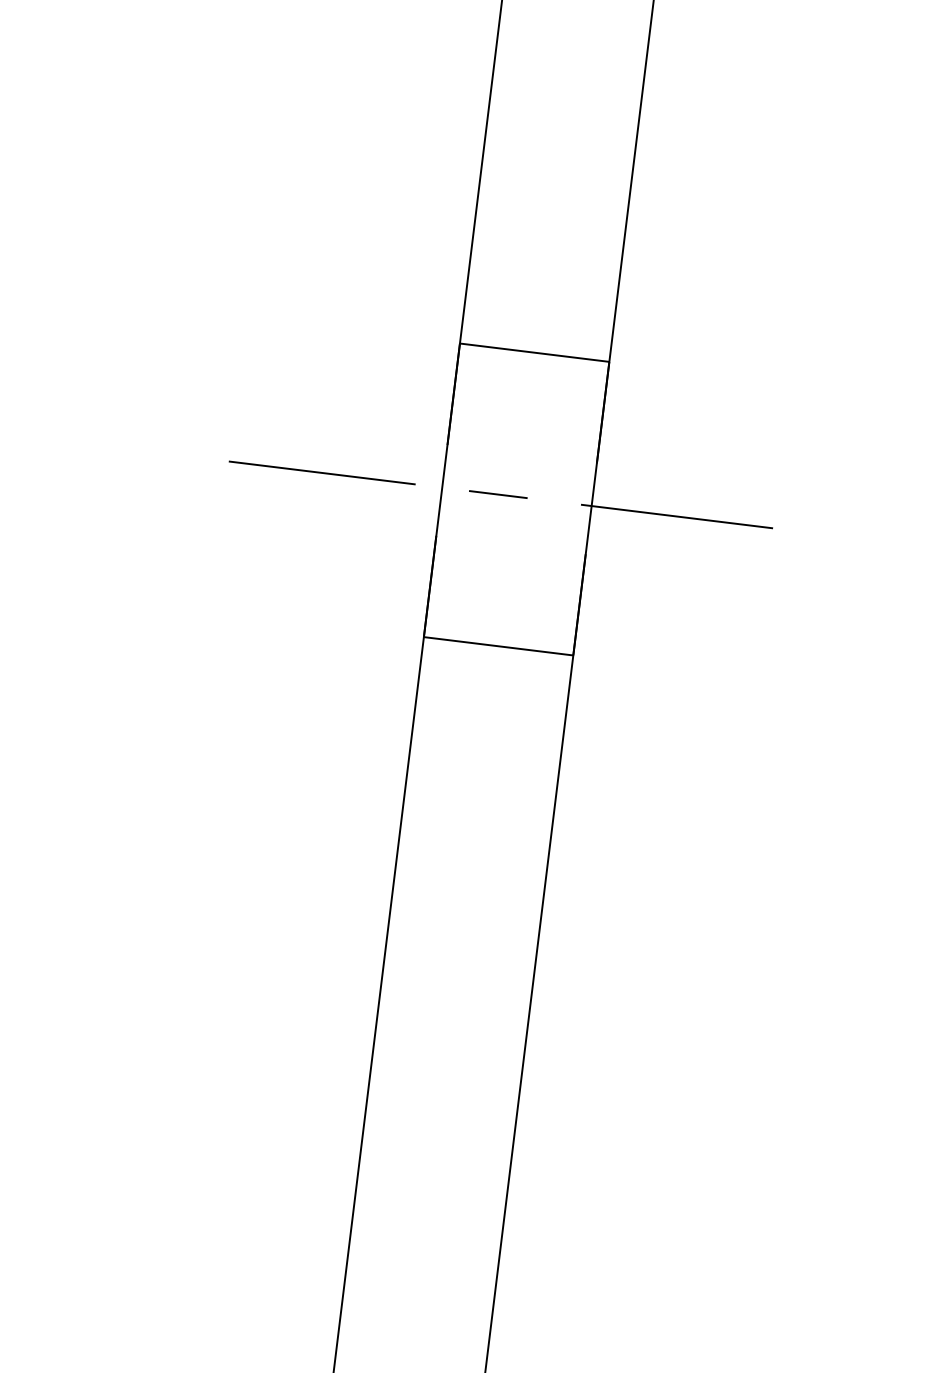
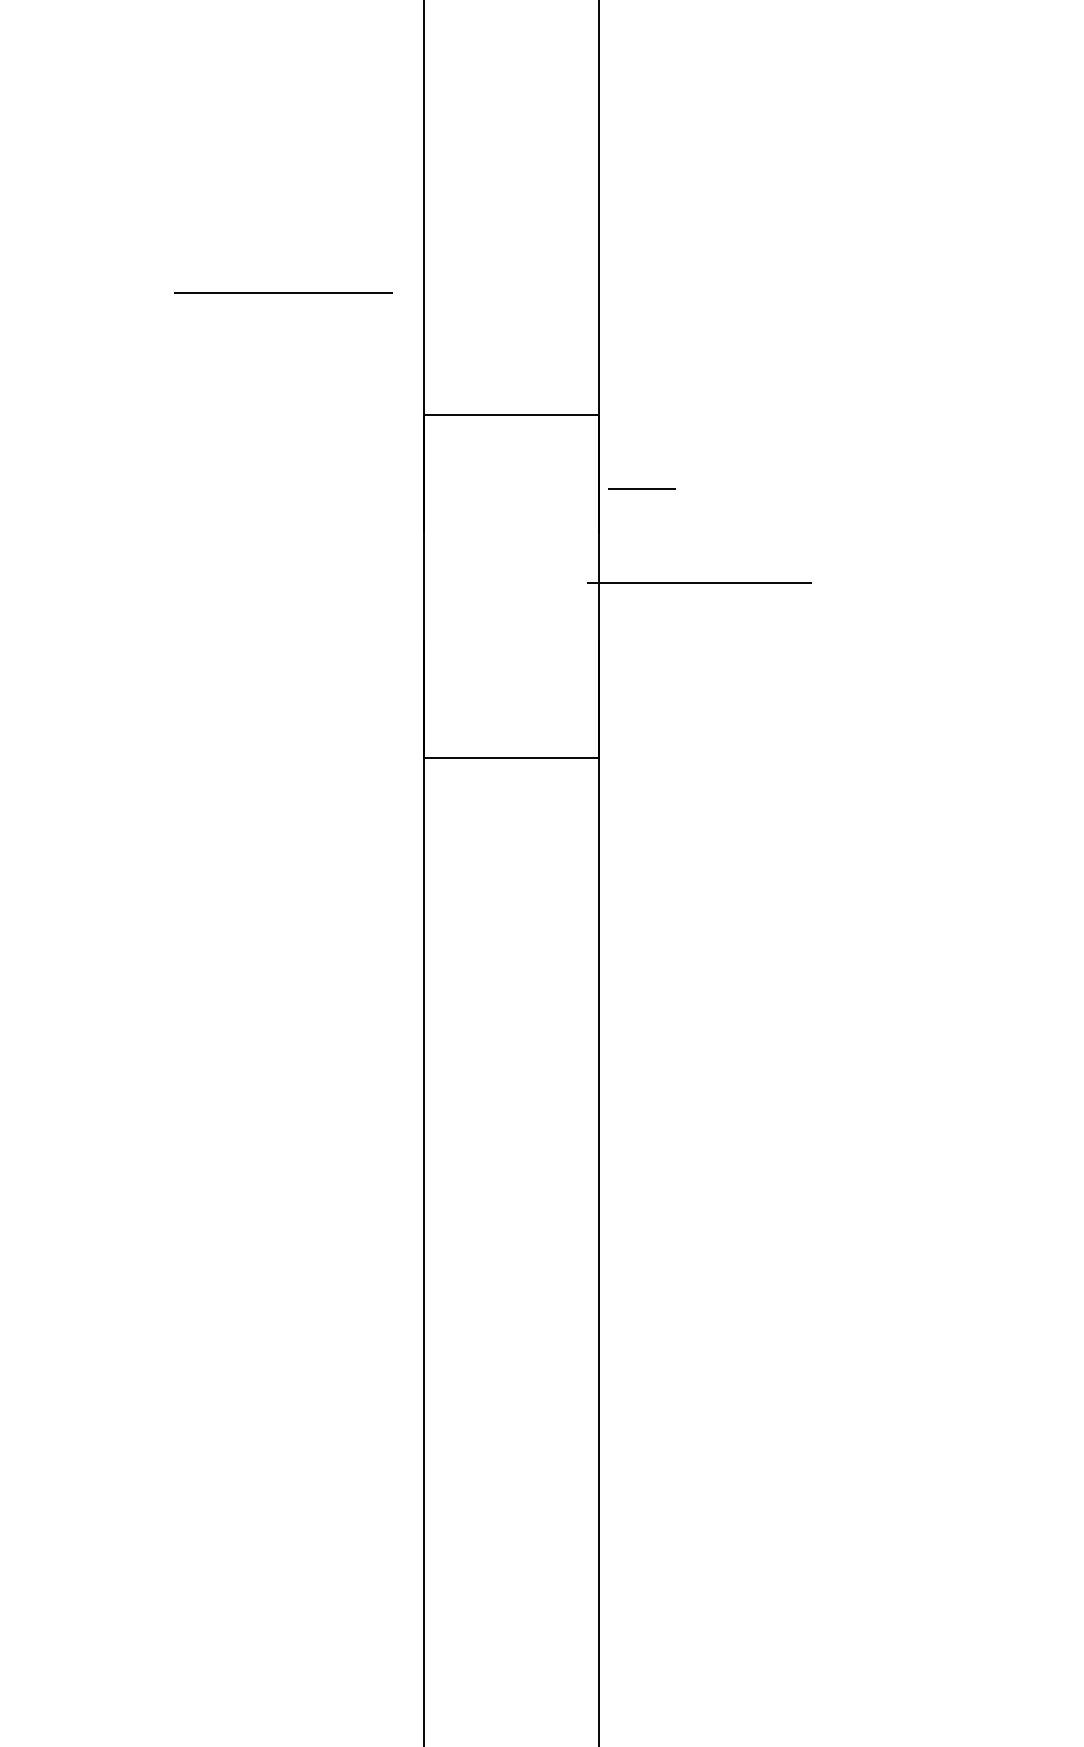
line: (322, 472) -> (283, 292), moved
line: (498, 493) -> (641, 488), moved

